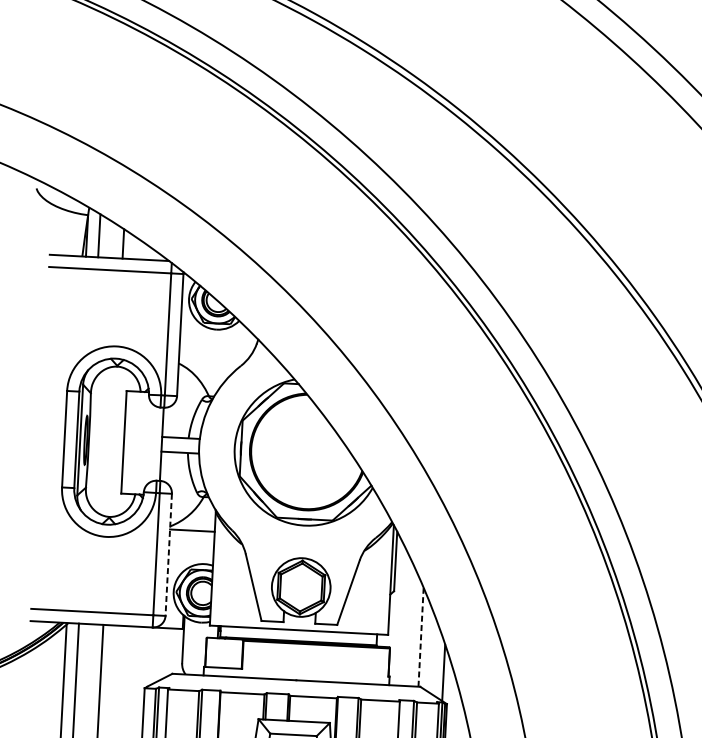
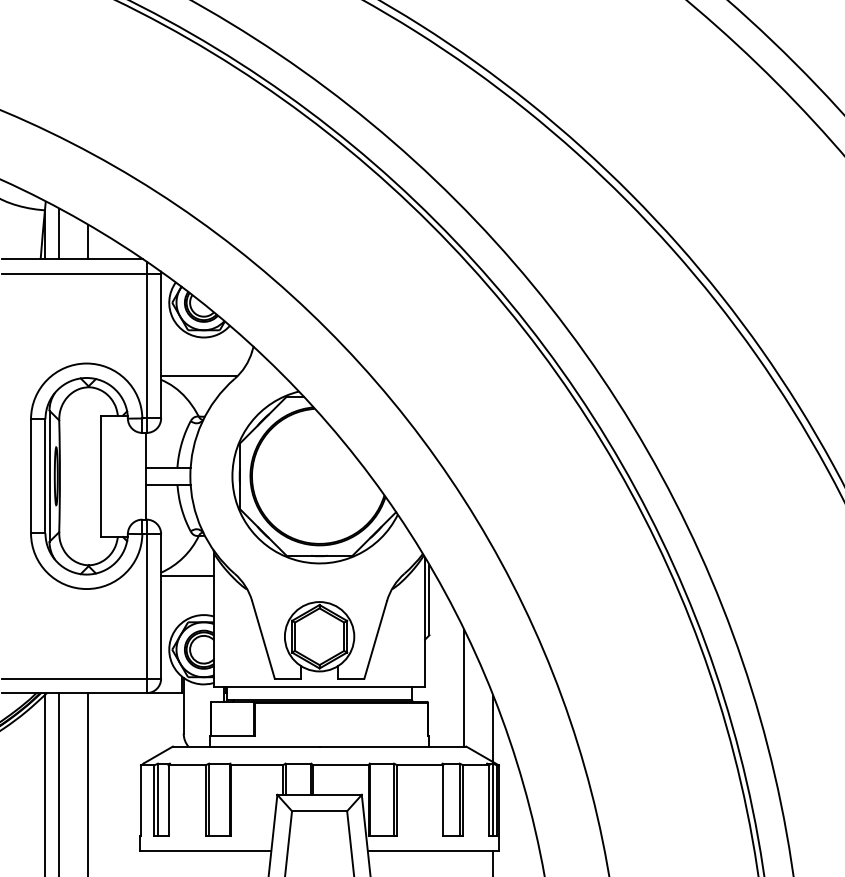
line: (211, 362) -> (199, 376), added
line: (169, 554) -> (161, 606), dashed -> solid
line: (421, 636) -> (464, 687), dashed -> solid

